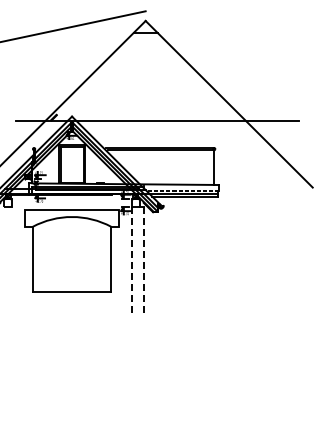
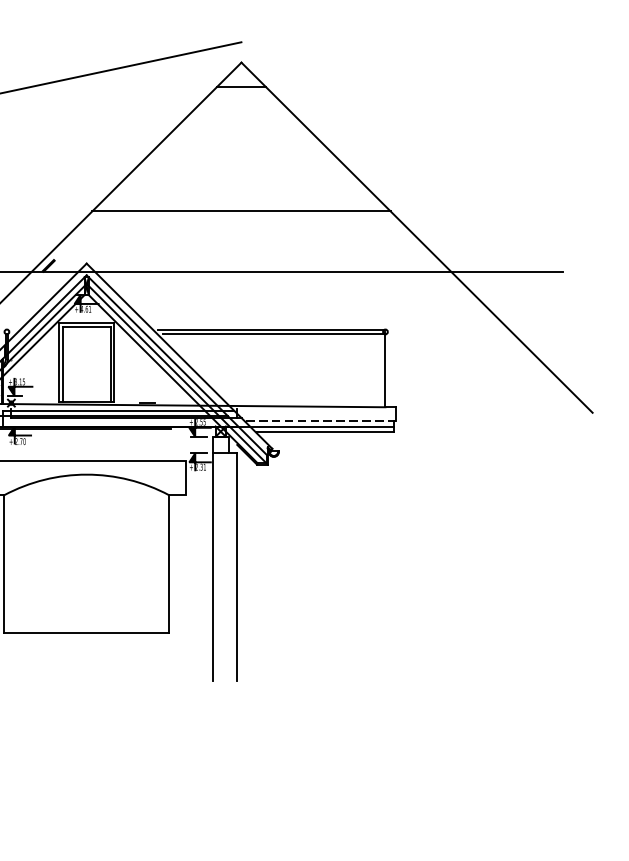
line: (145, 91) -> (241, 210), added
line: (131, 261) -> (211, 568), dashed -> solid
line: (143, 261) -> (236, 568), dashed -> solid

